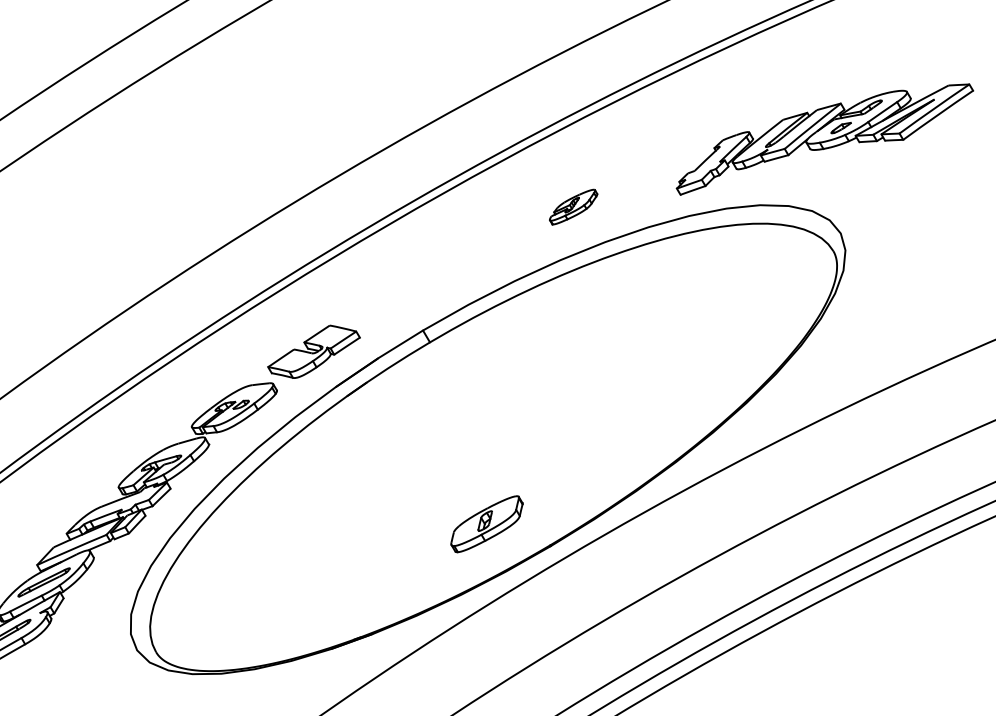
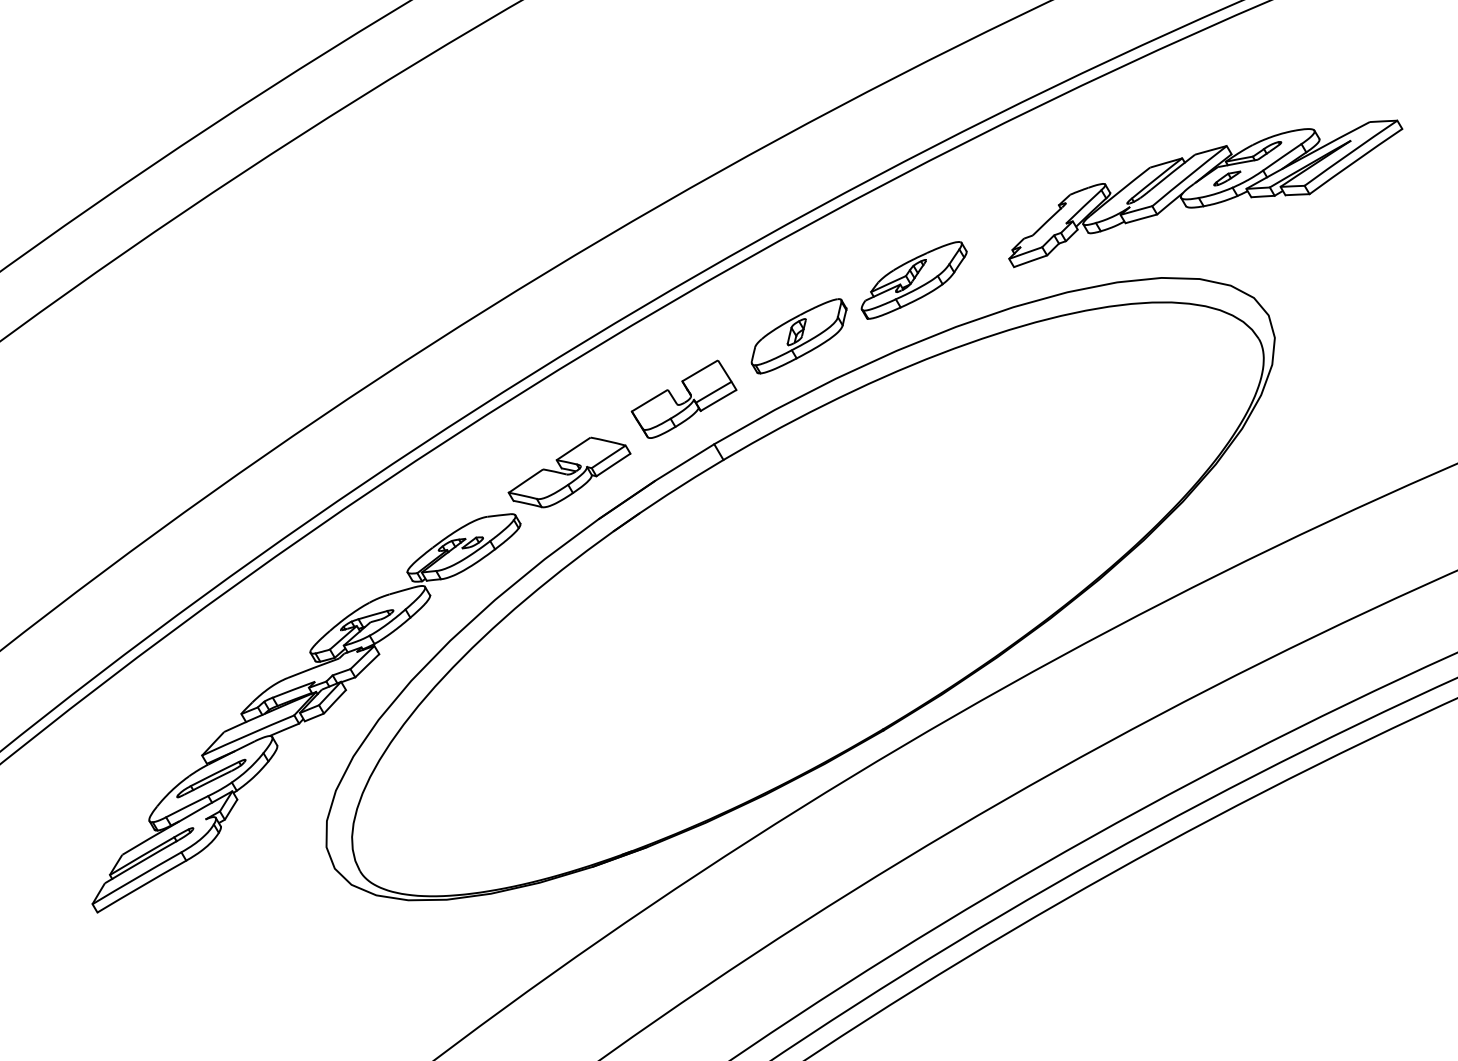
part: (824, 139) -> (1205, 193), moved
part: (573, 207) -> (913, 280), size x1.67
part: (399, 296) -> (683, 398), added
part: (486, 524) -> (798, 336), moved

